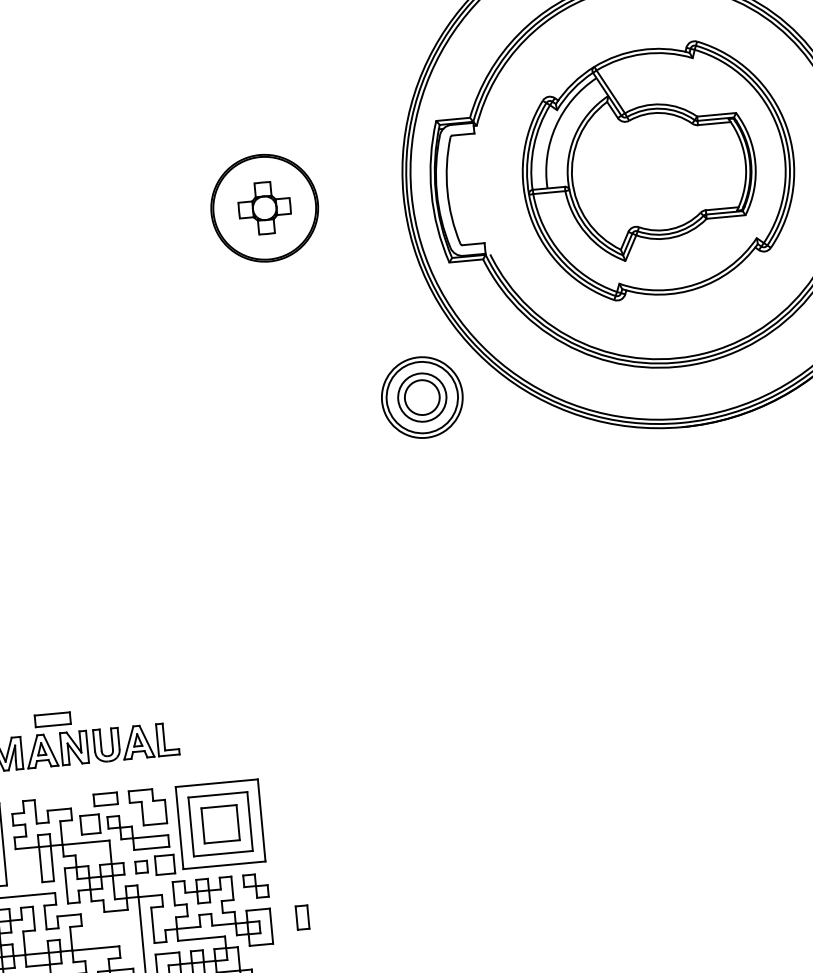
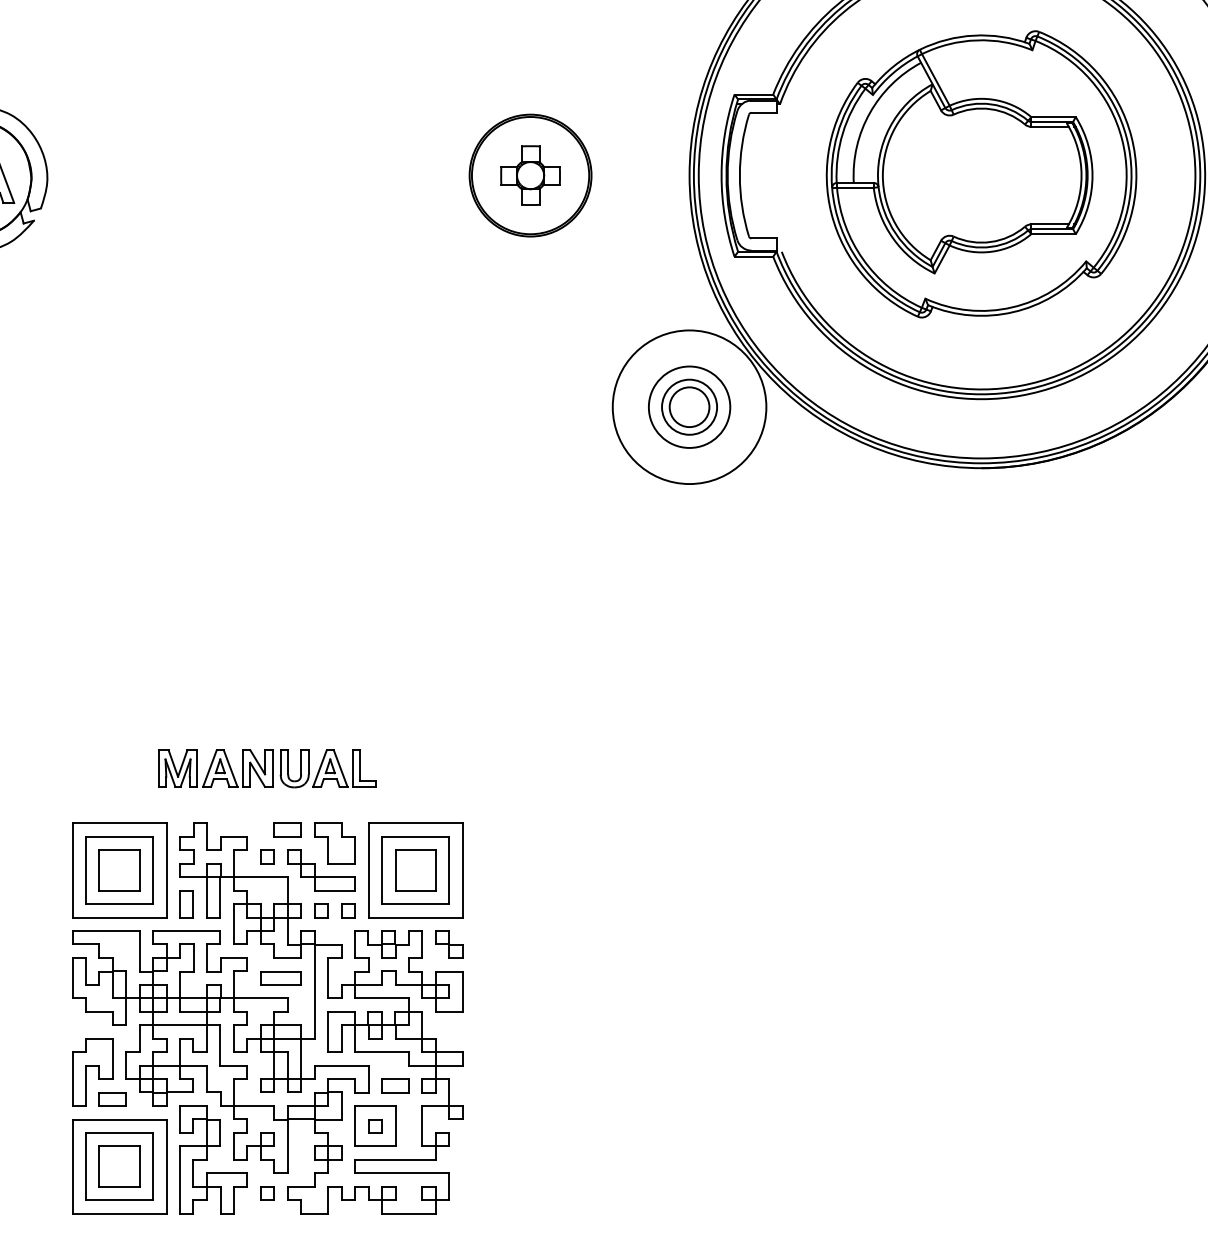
circle: (422, 397) -> (689, 407), size x1.67
part: (52, 720) -> (280, 978), moved
part: (90, 824) -> (267, 856), size x0.62
part: (165, 864) -> (348, 910), size x0.62
part: (302, 917) -> (186, 904), moved

